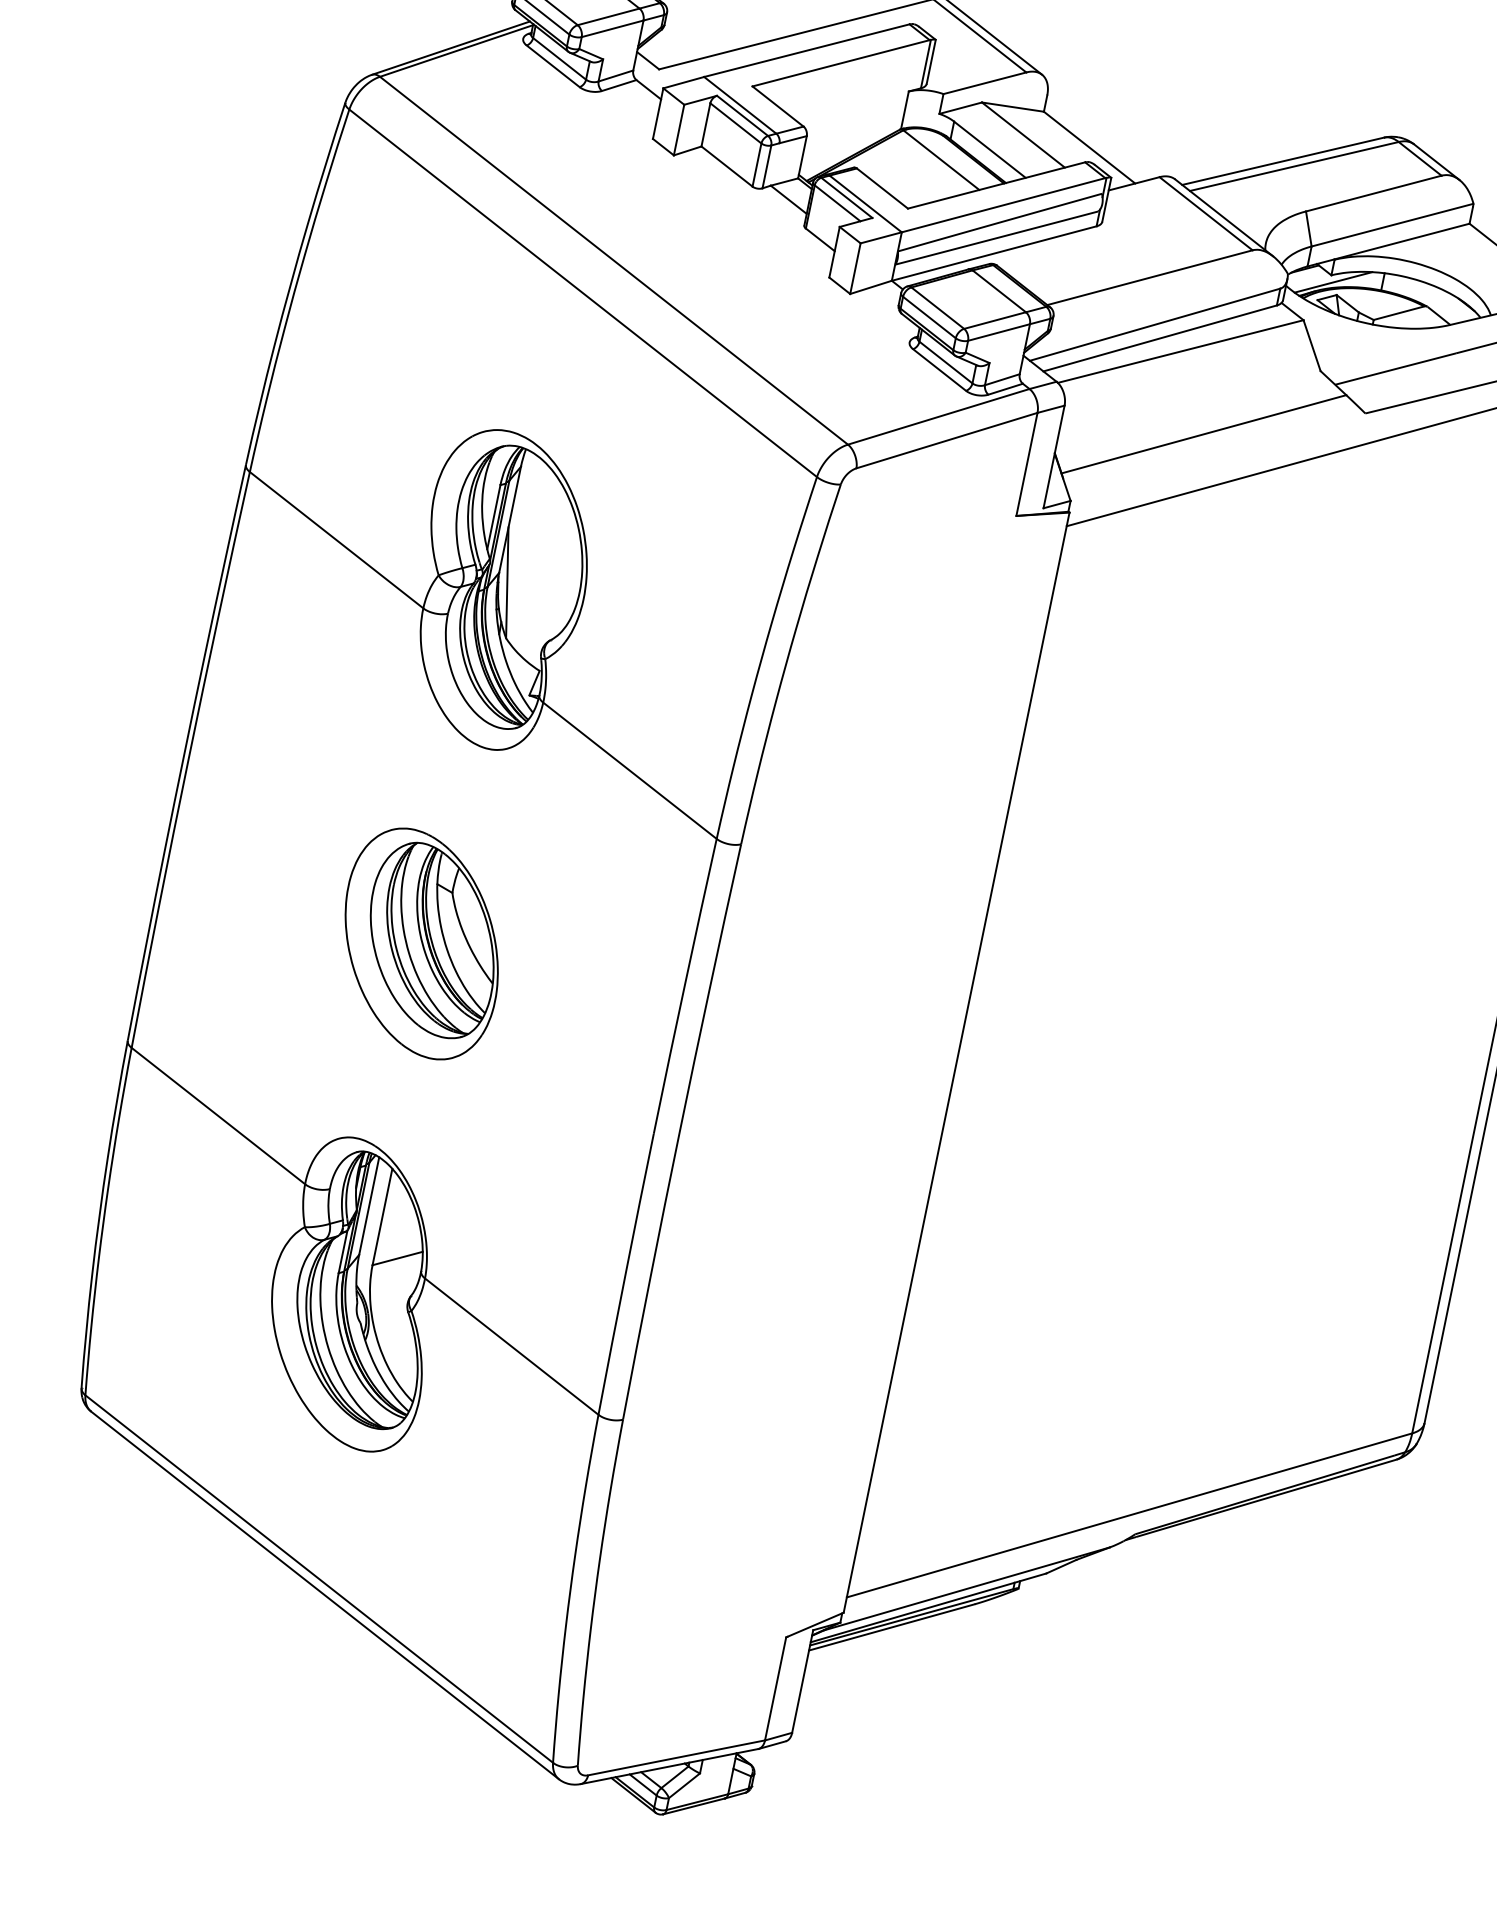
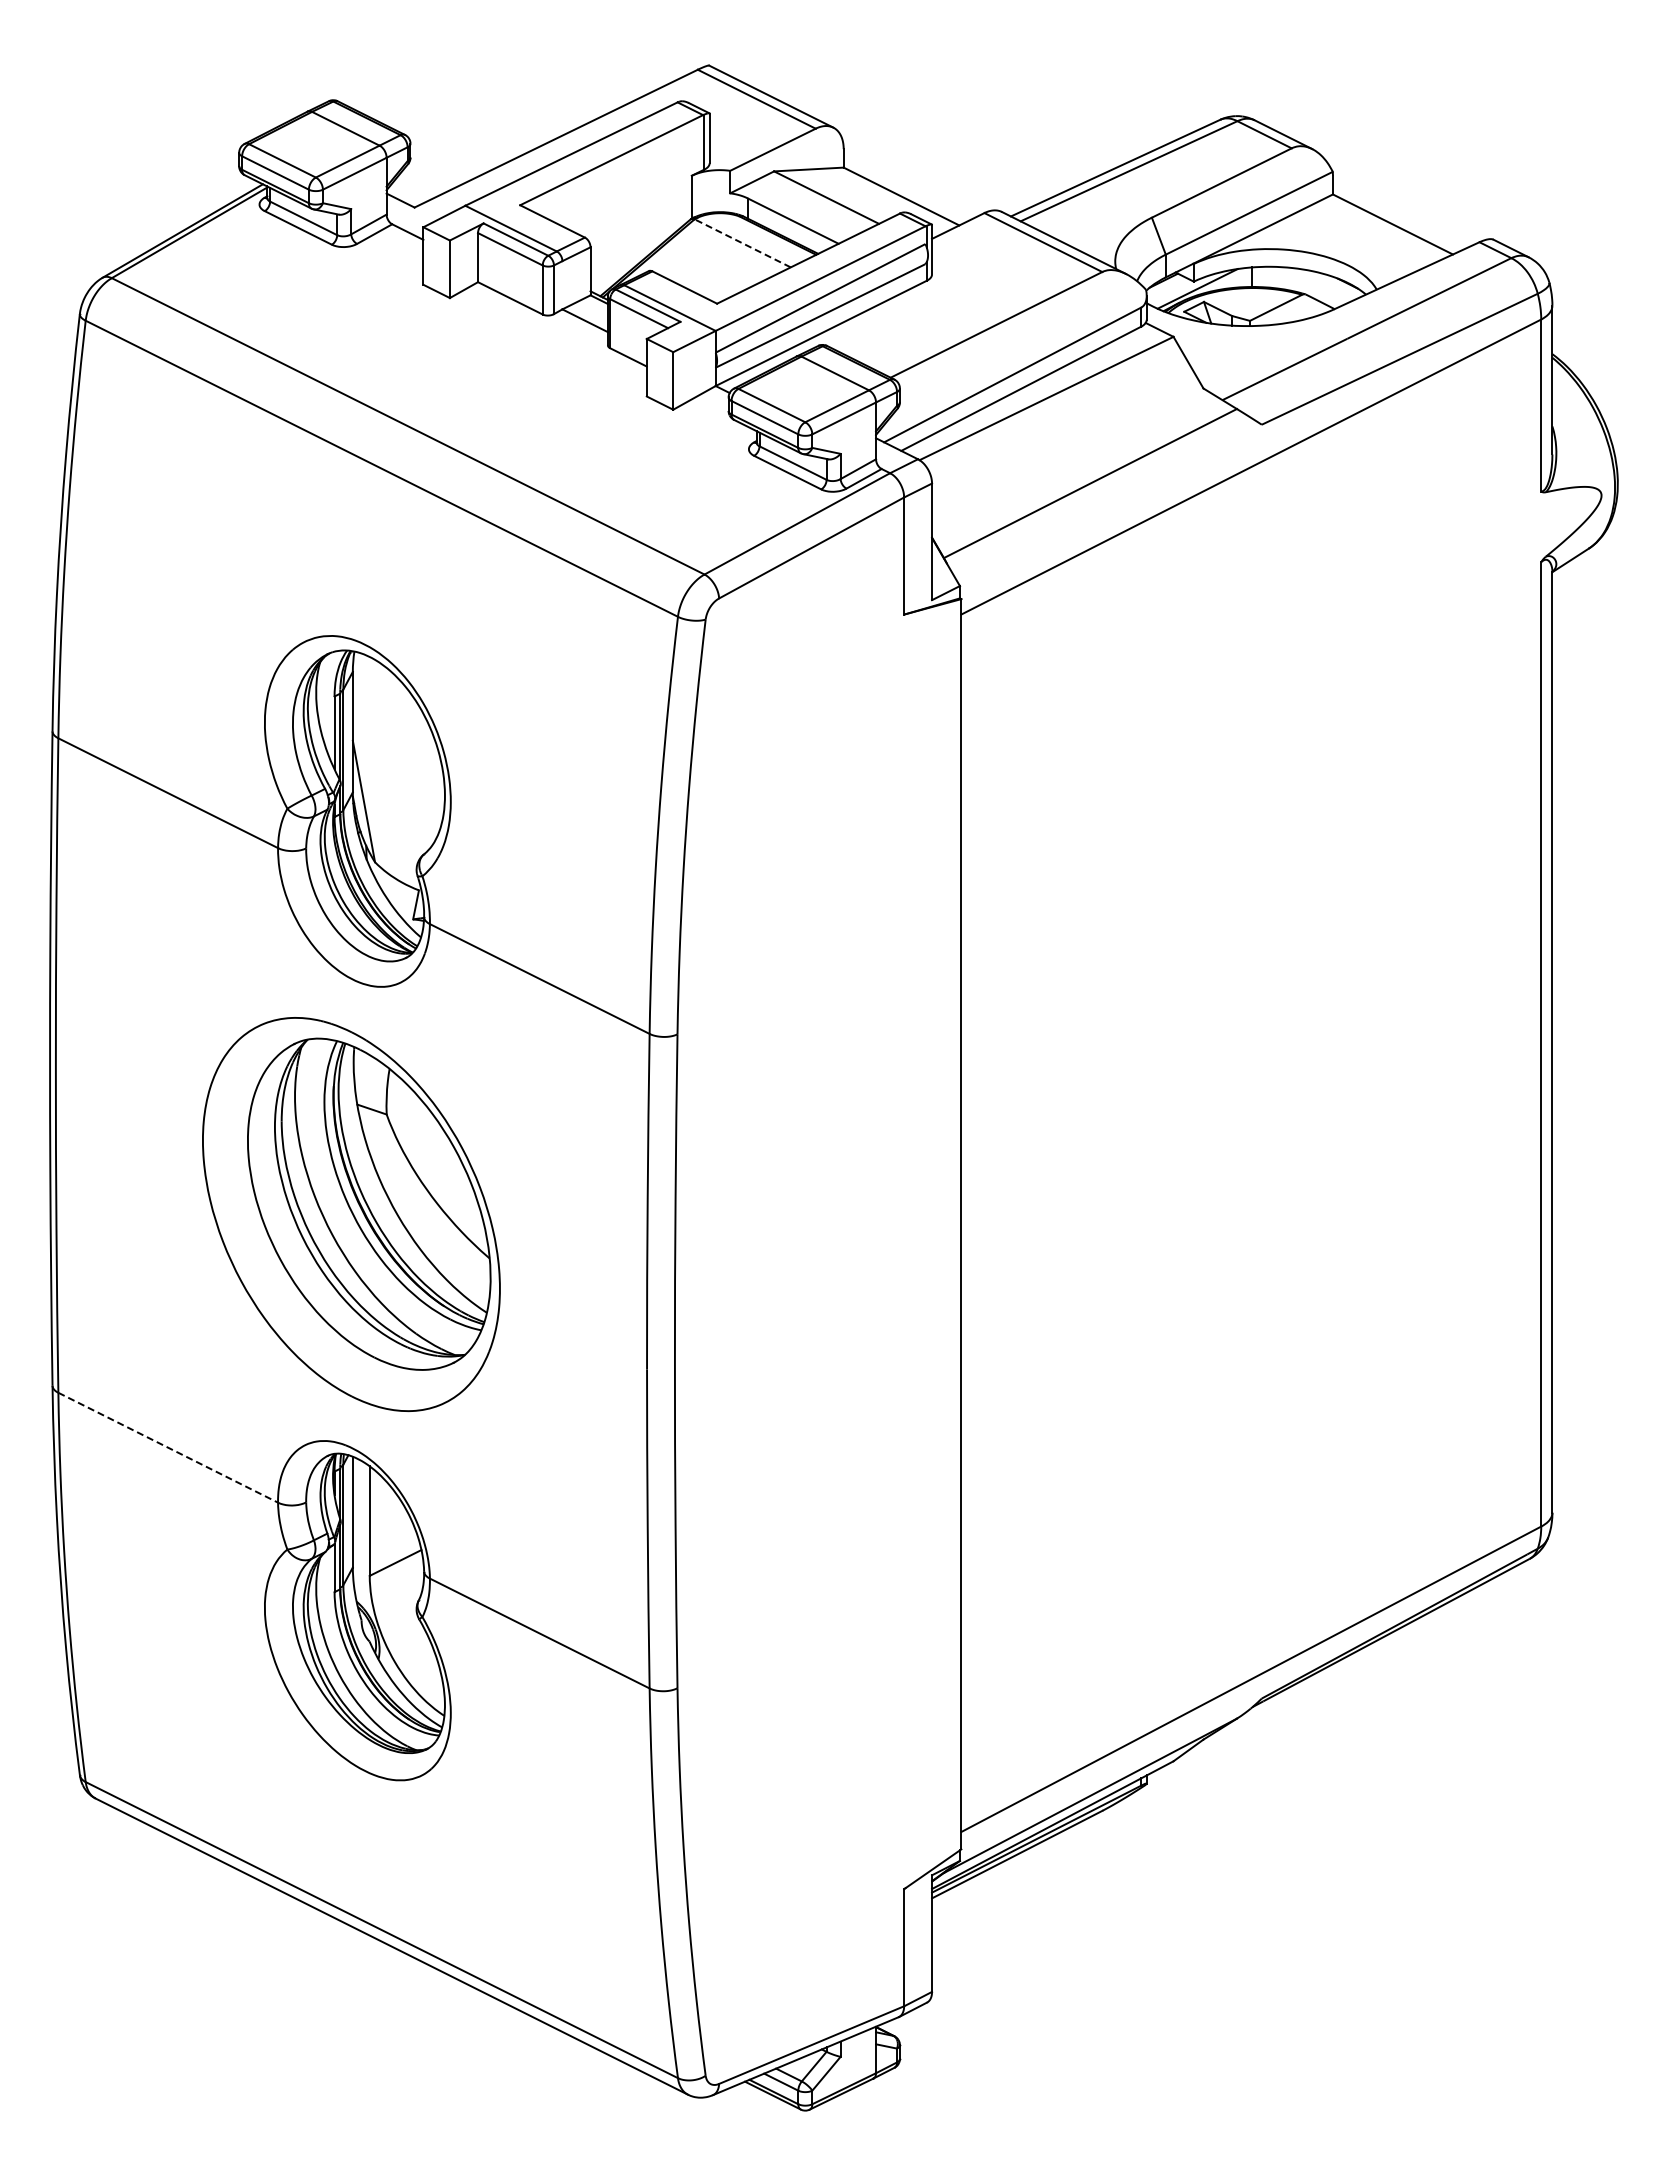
line: (941, 160) -> (742, 243), solid -> dashed
part: (421, 943) -> (351, 1214), size x1.6
line: (218, 1115) -> (168, 1447), solid -> dashed

